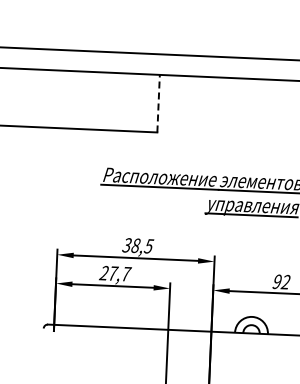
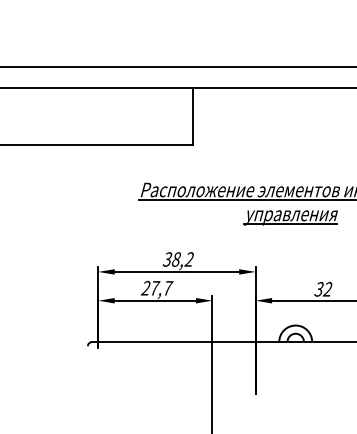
line: (158, 103) -> (192, 116), dashed -> solid
text: (148, 246) -> (189, 259), 38,5 -> 38,2
text: (276, 281) -> (318, 289), 92 -> 32

